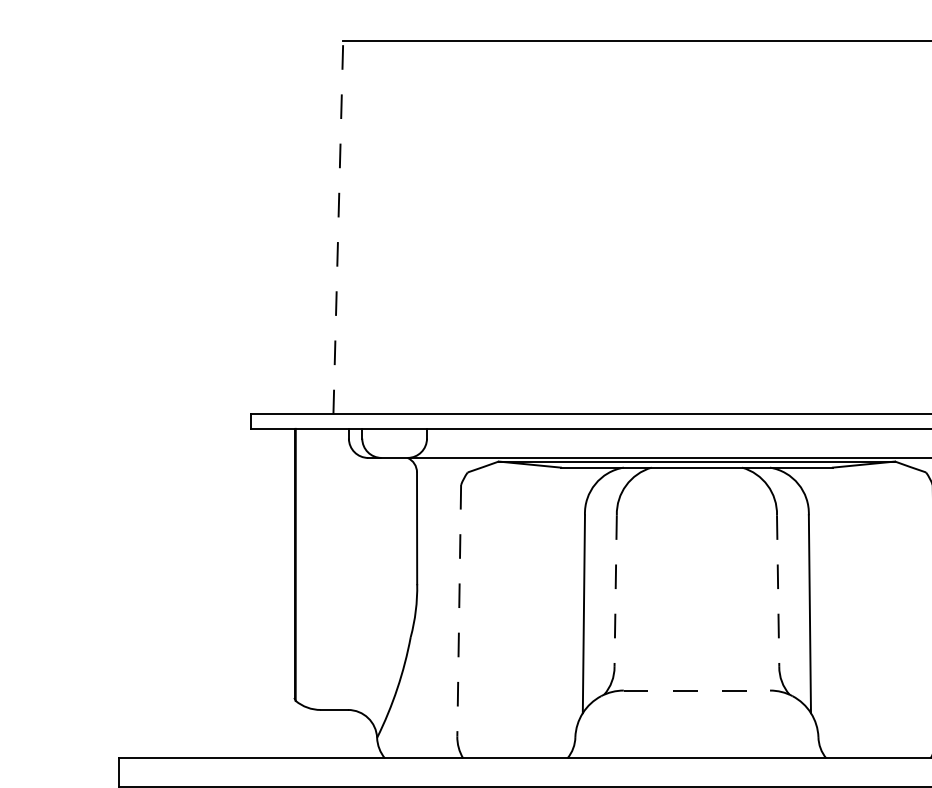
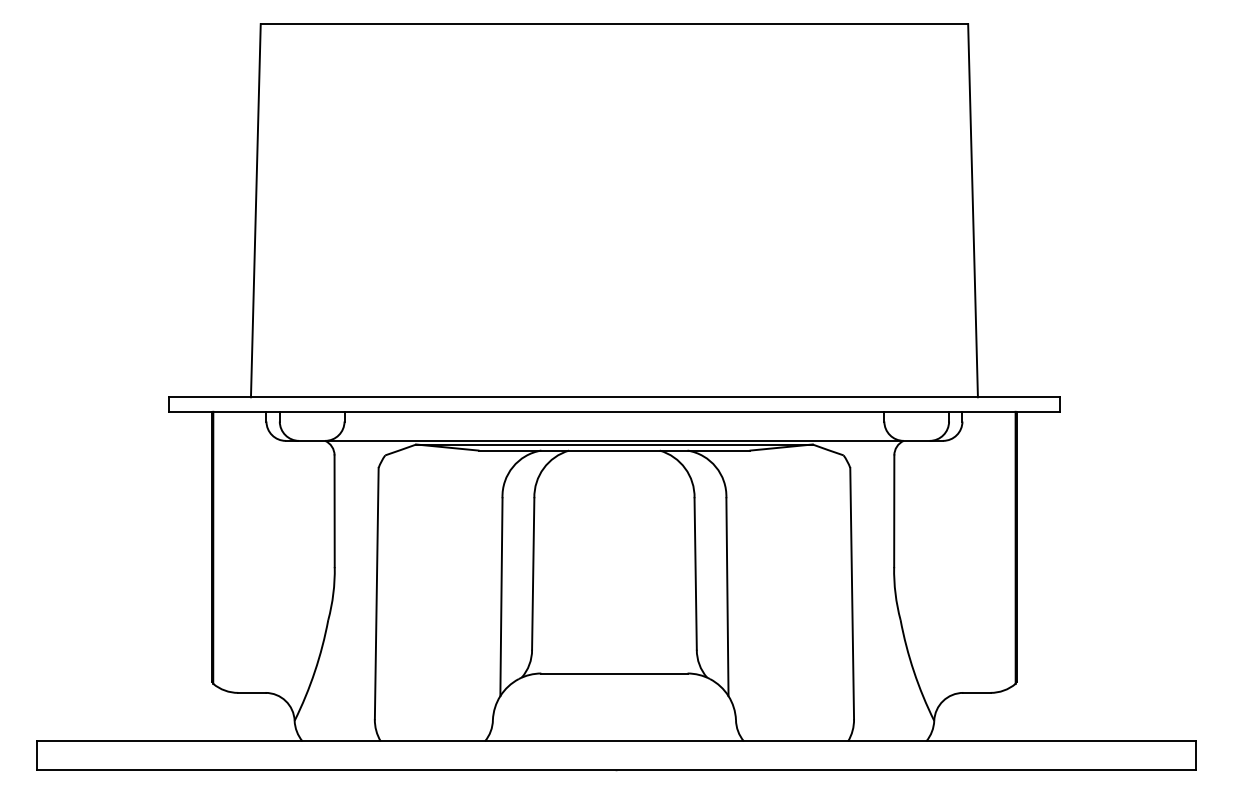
line: (337, 227) -> (255, 210), dashed -> solid
line: (615, 590) -> (533, 573), dashed -> solid
line: (777, 590) -> (695, 573), dashed -> solid
line: (458, 610) -> (376, 593), dashed -> solid
line: (696, 690) -> (614, 673), dashed -> solid

